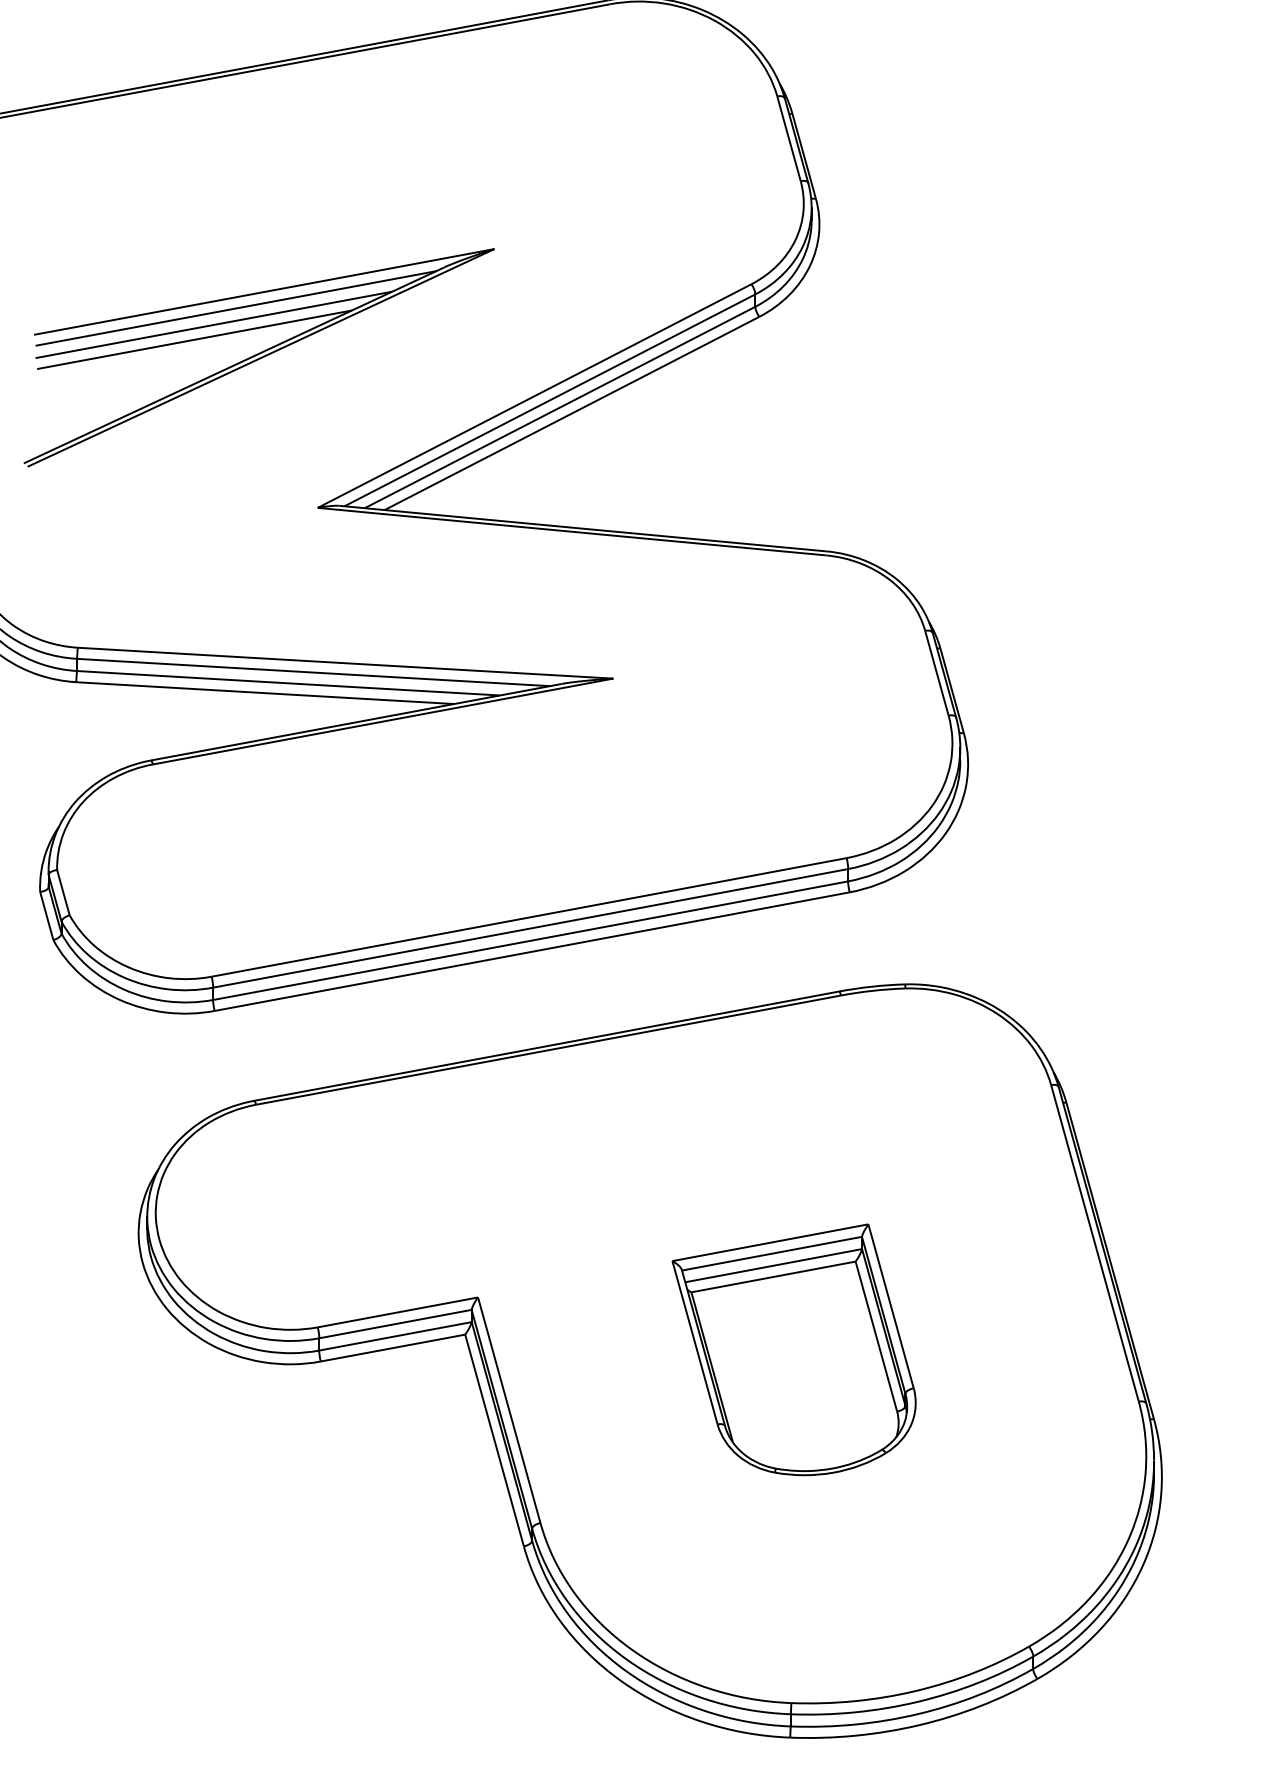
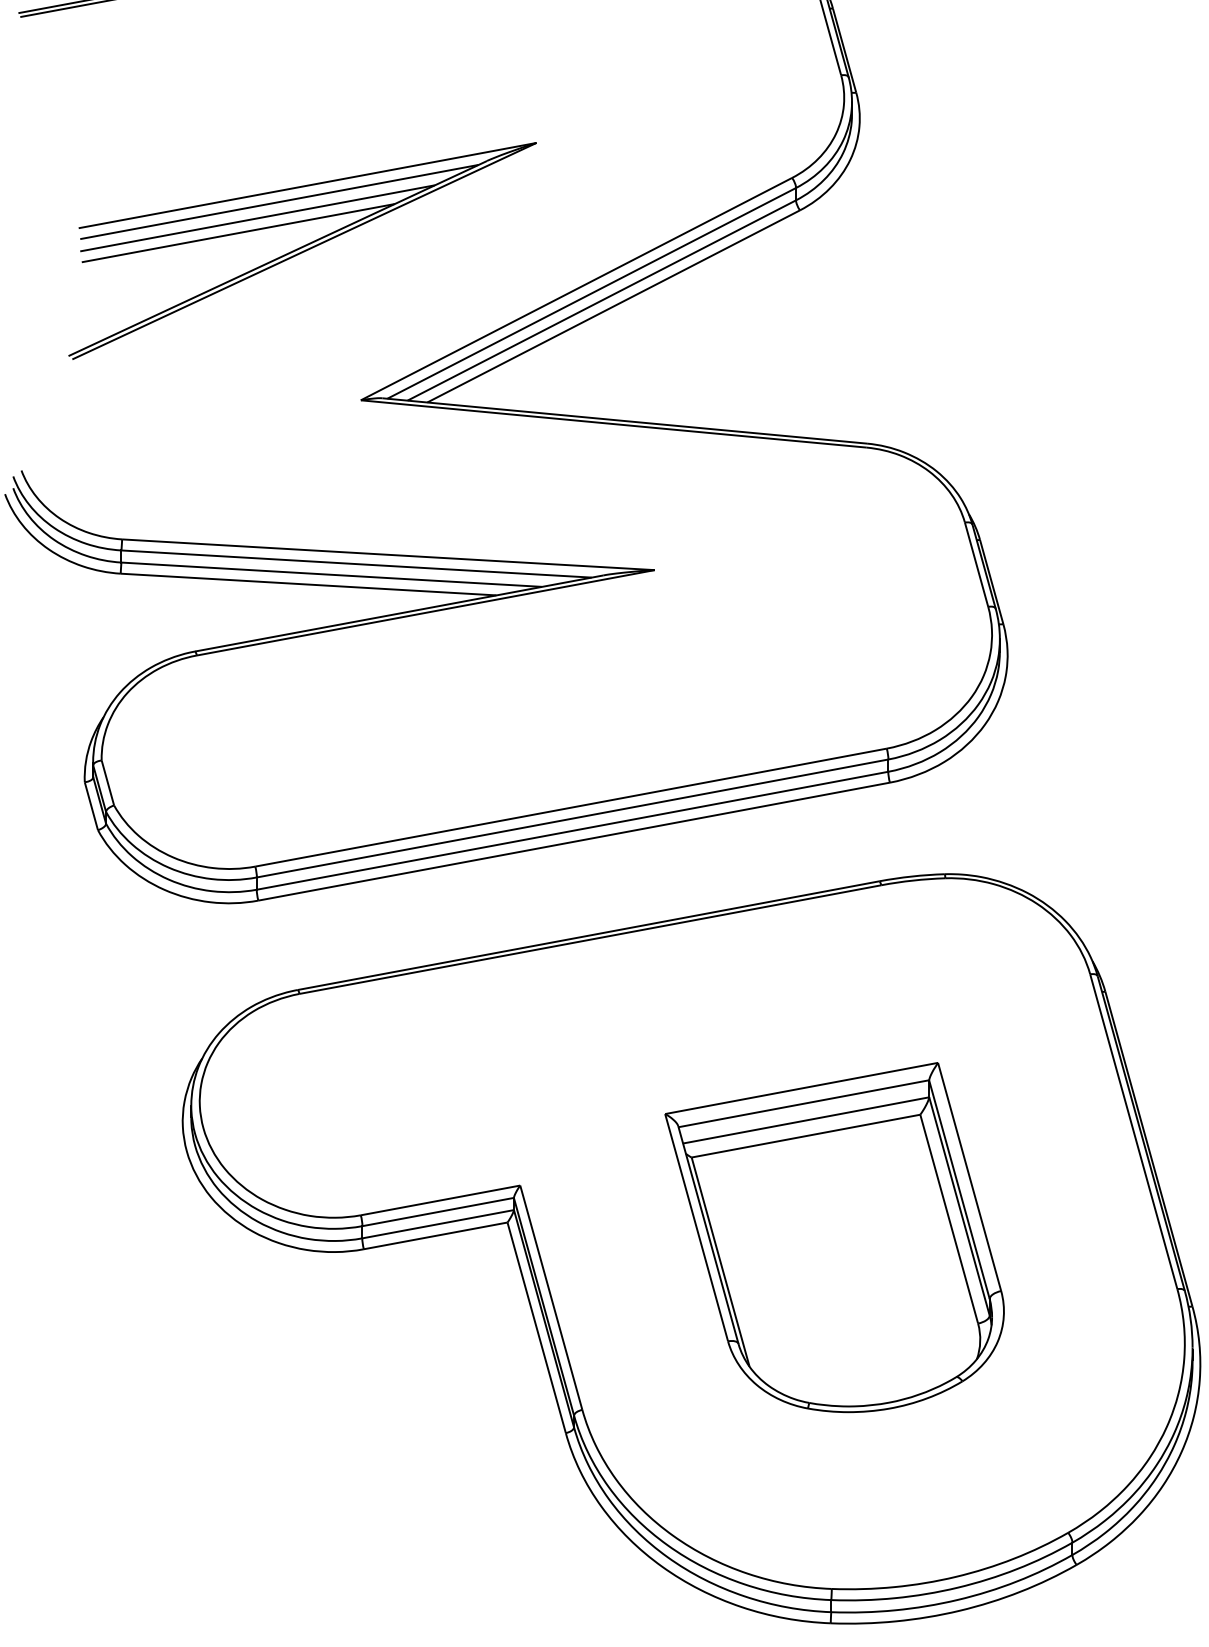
part: (793, 1349) -> (833, 1237), size x1.4

